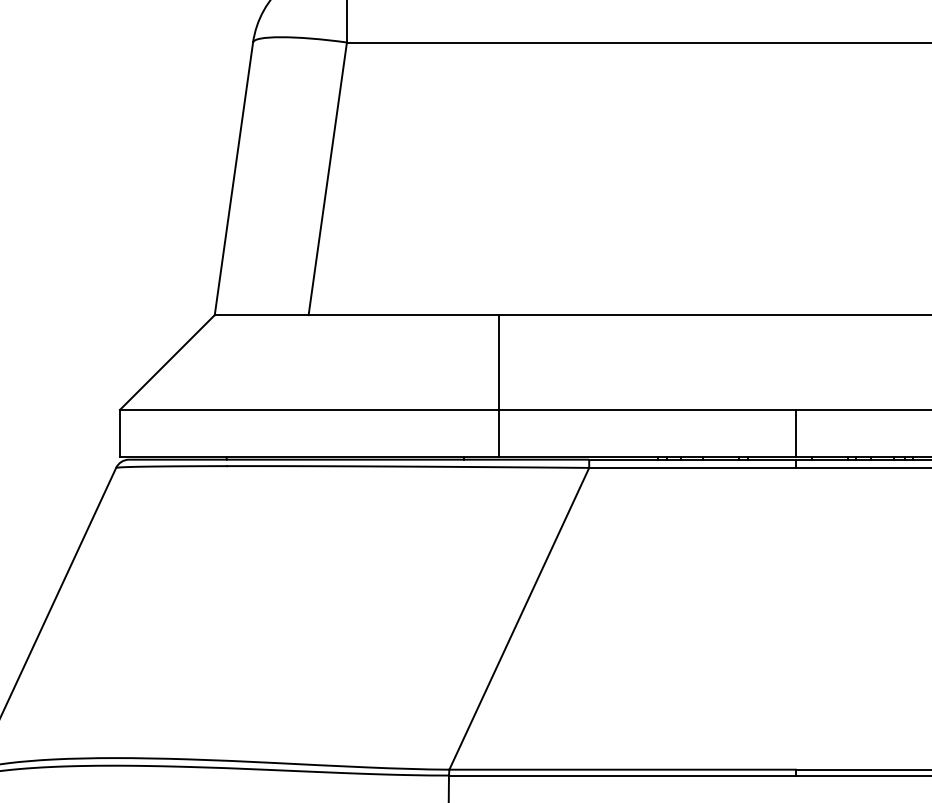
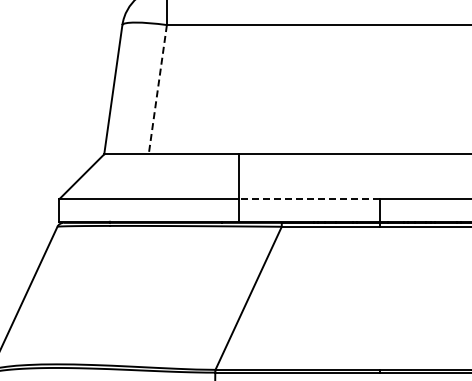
line: (327, 180) -> (157, 90), solid -> dashed
line: (645, 410) -> (308, 199), solid -> dashed

